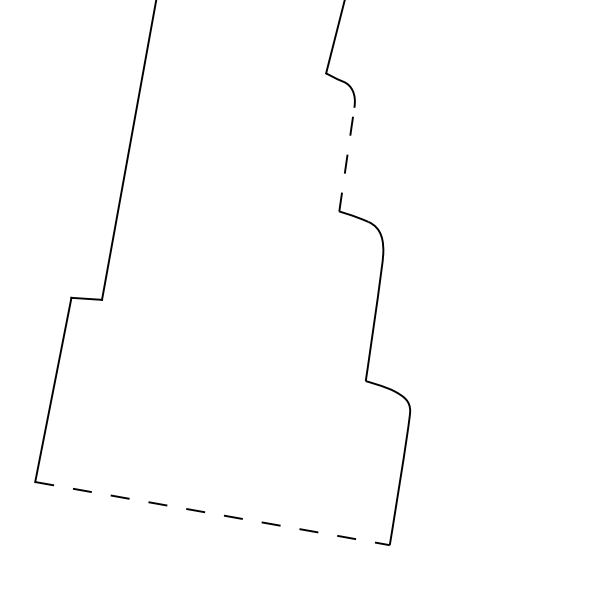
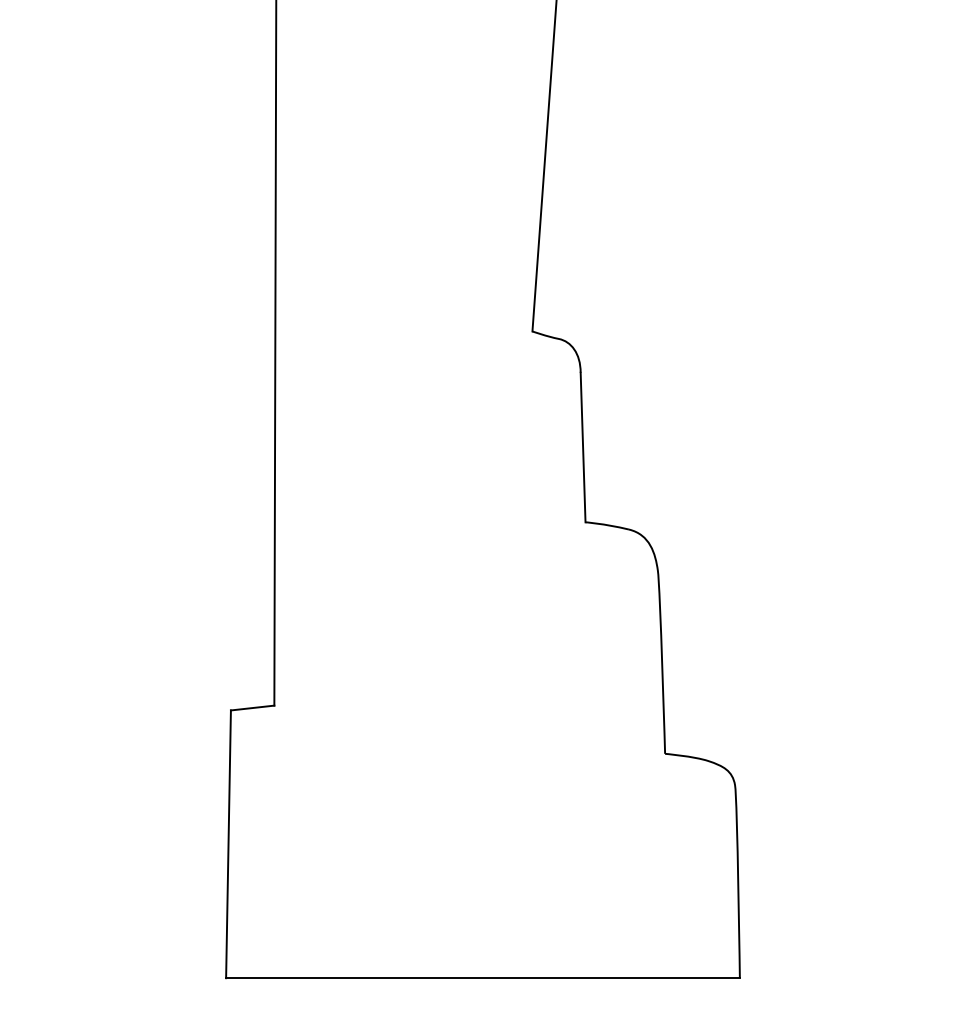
line: (347, 159) -> (583, 447), dashed -> solid
line: (212, 513) -> (482, 978), dashed -> solid

